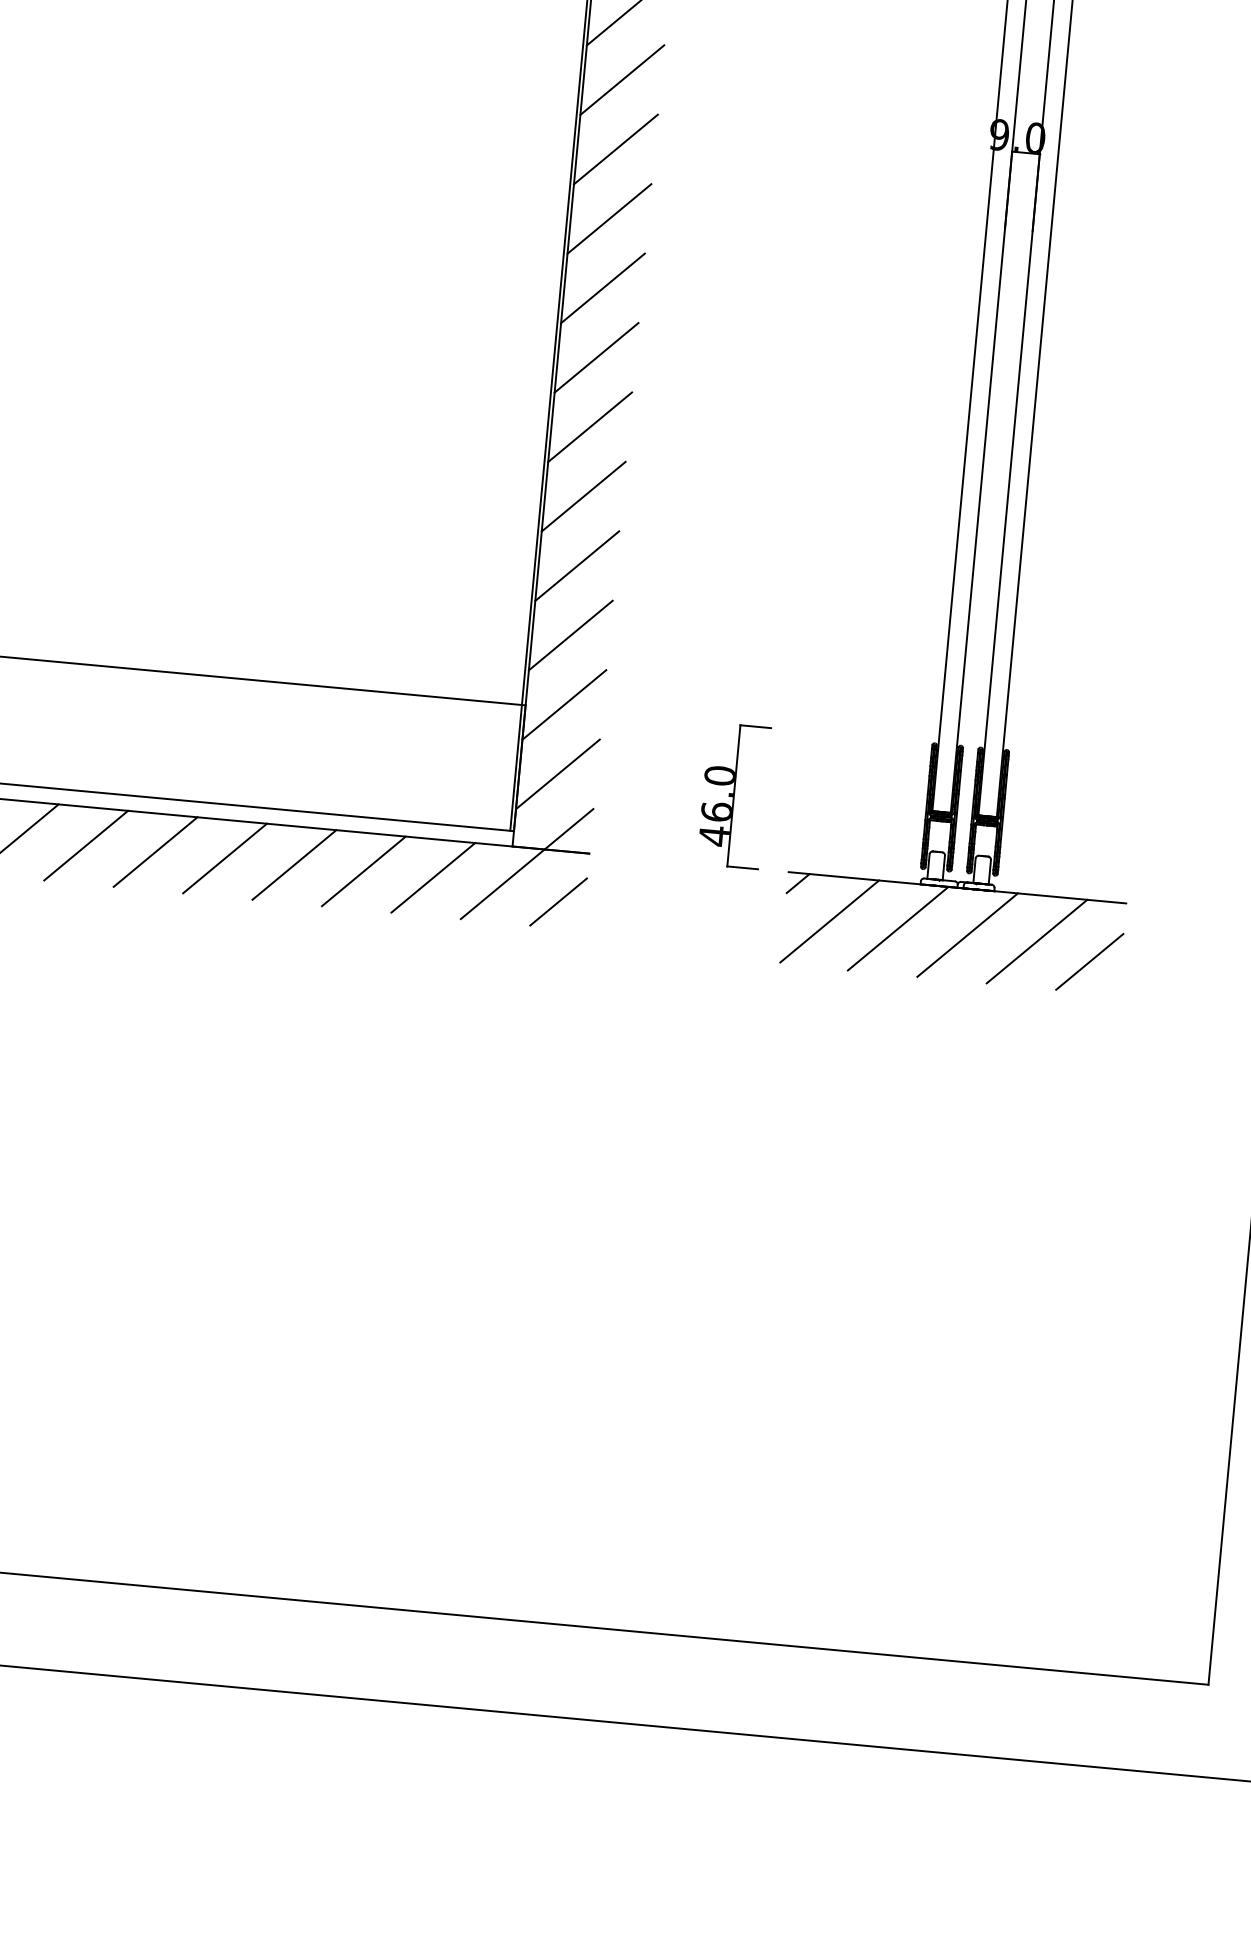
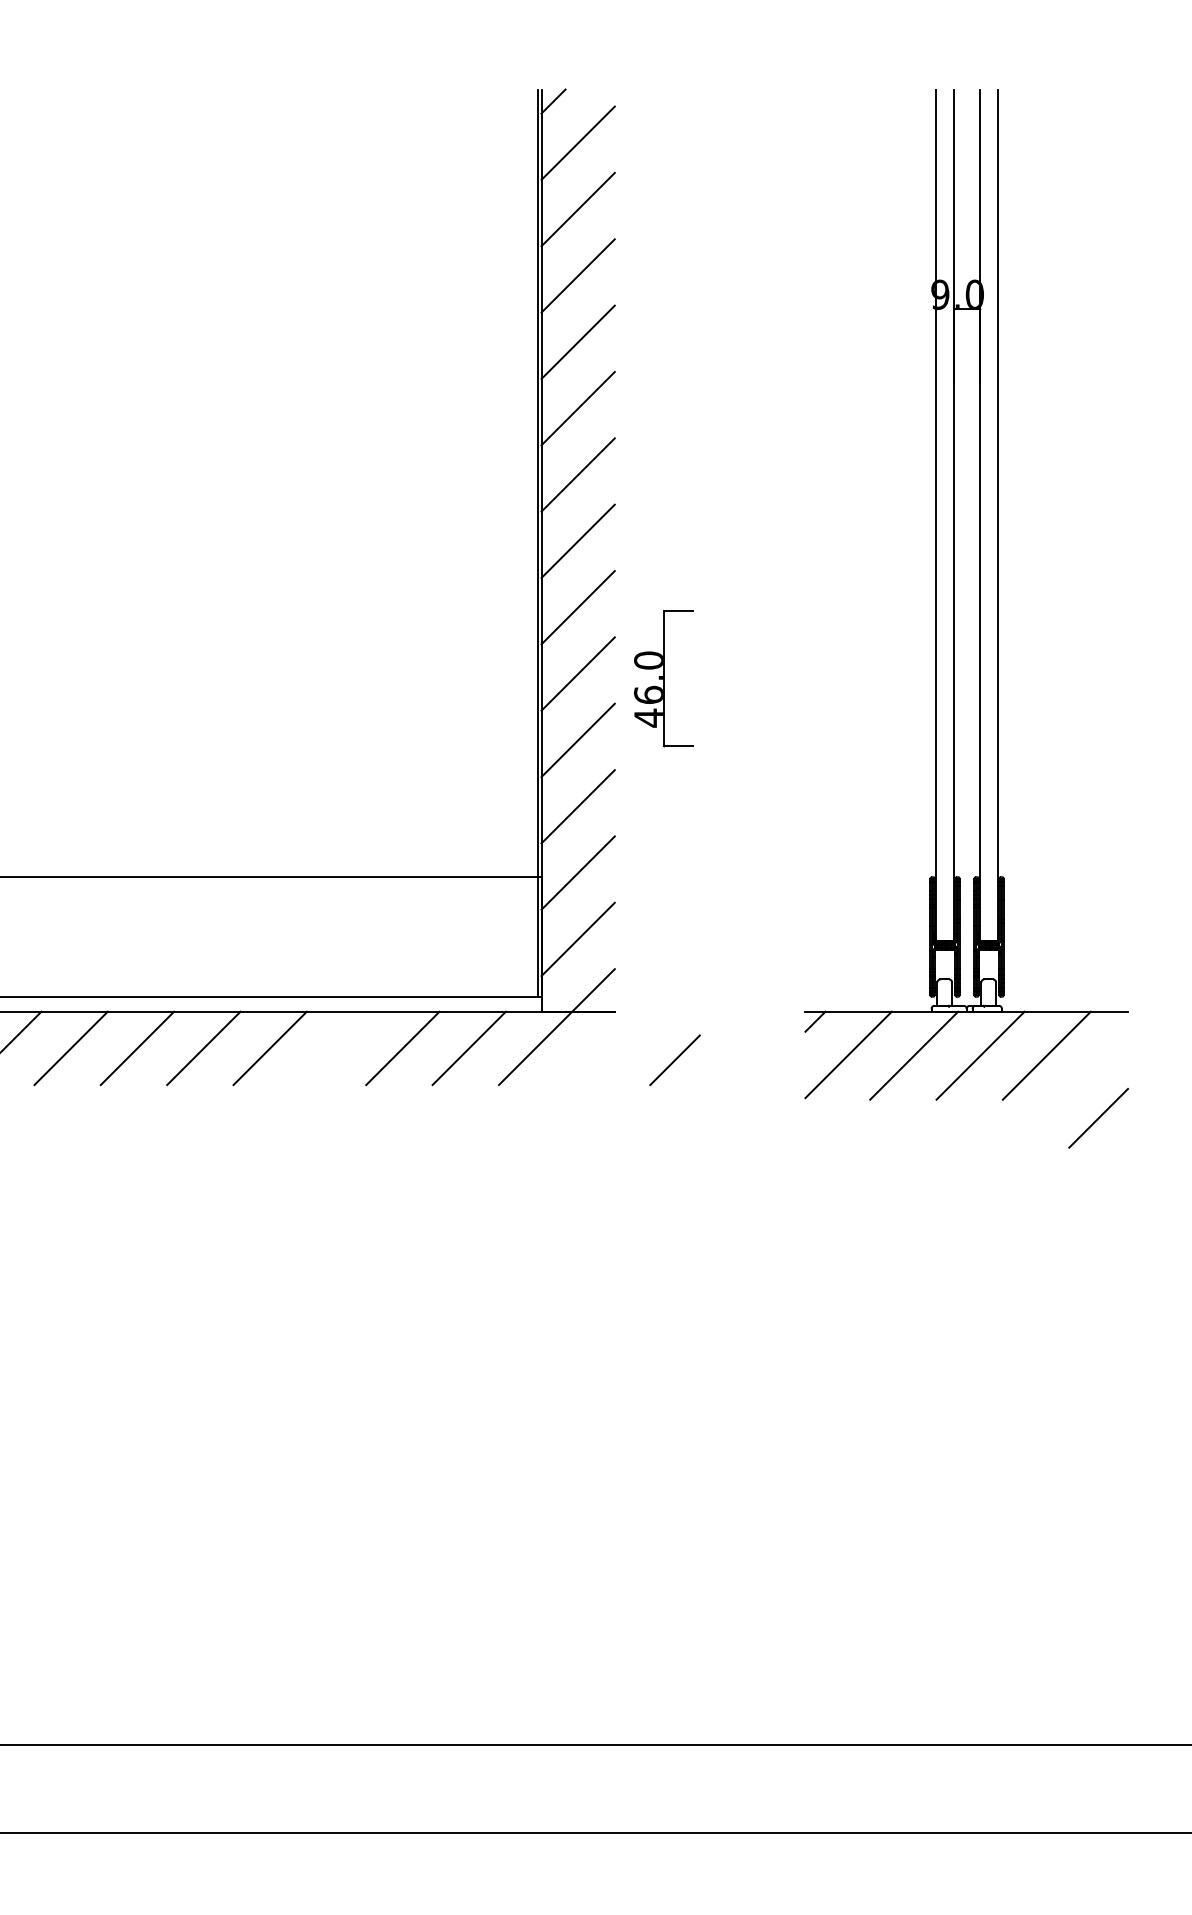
part: (733, 796) -> (663, 678), moved
line: (294, 865) -> (336, 1048), removed
line: (557, 902) -> (674, 1060), moved
line: (1089, 962) -> (1098, 1118), moved

